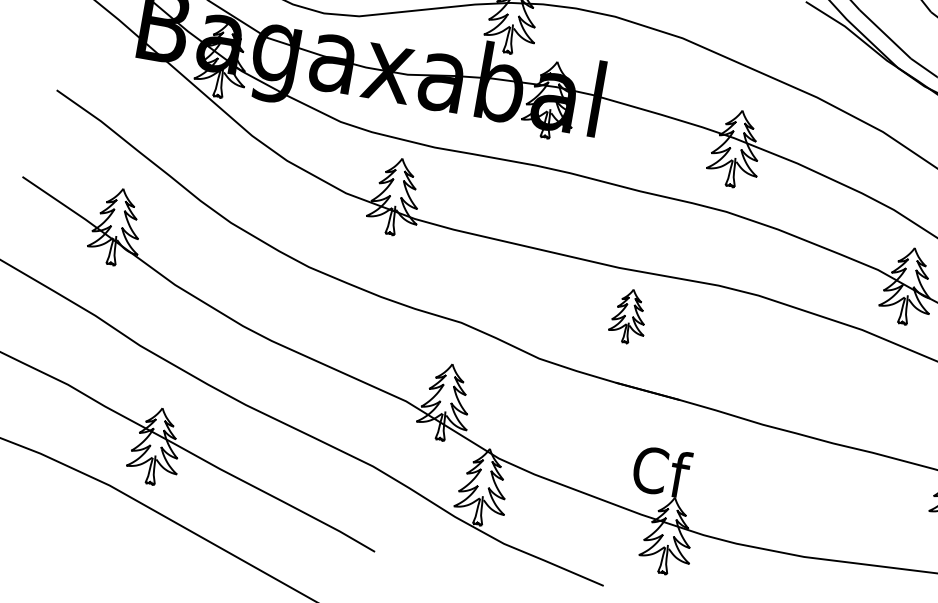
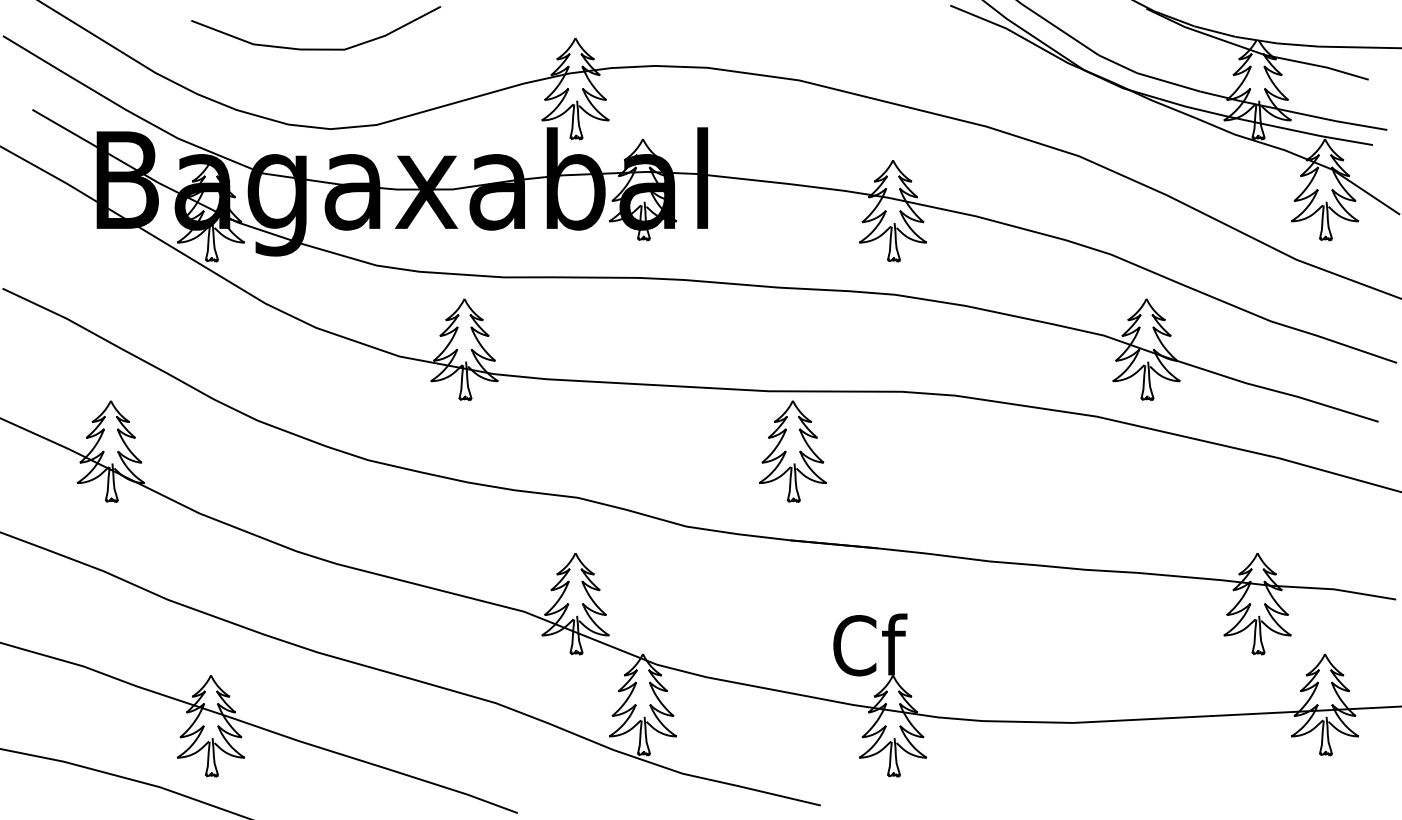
part: (628, 316) -> (792, 451), size x1.43

